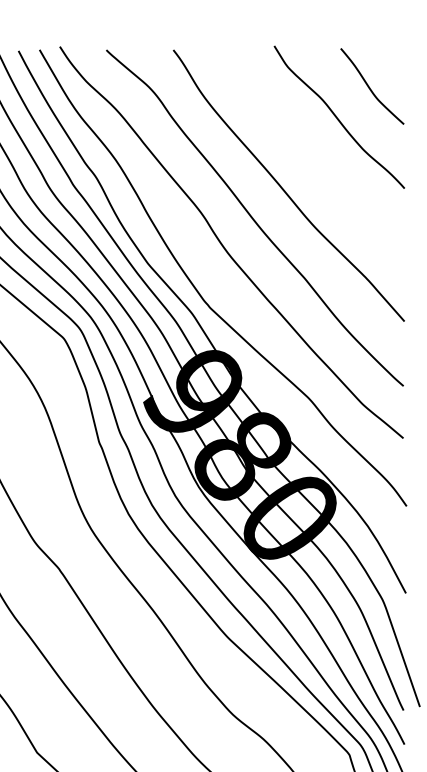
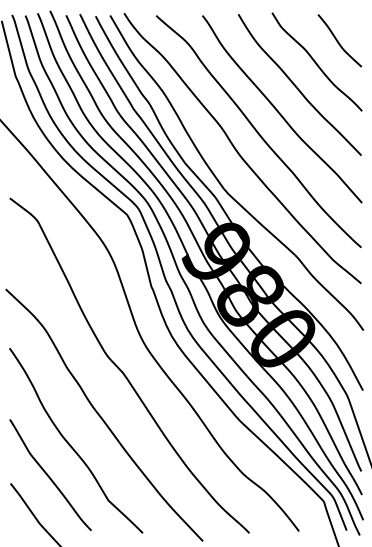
curve: (310, 152) -> (297, 86), added

